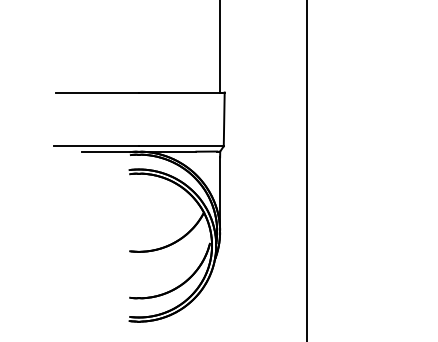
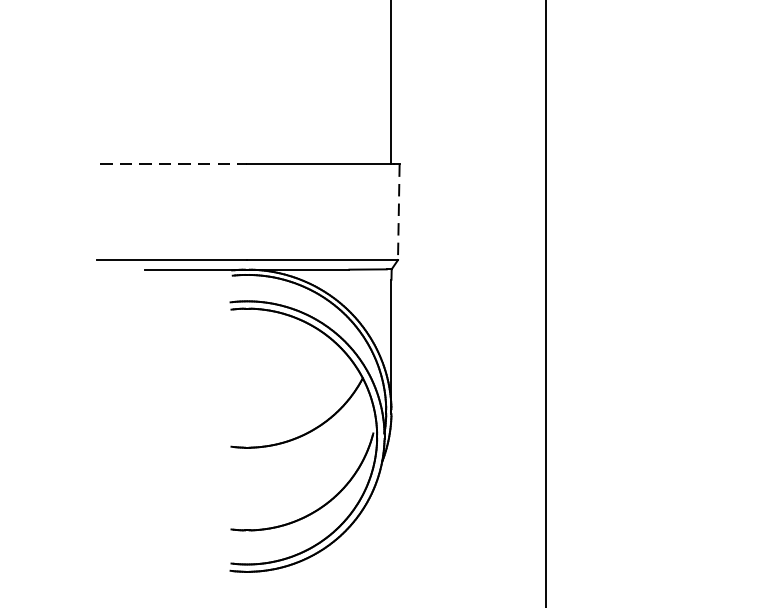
line: (98, 92) -> (175, 164), solid -> dashed
line: (224, 119) -> (399, 212), solid -> dashed

